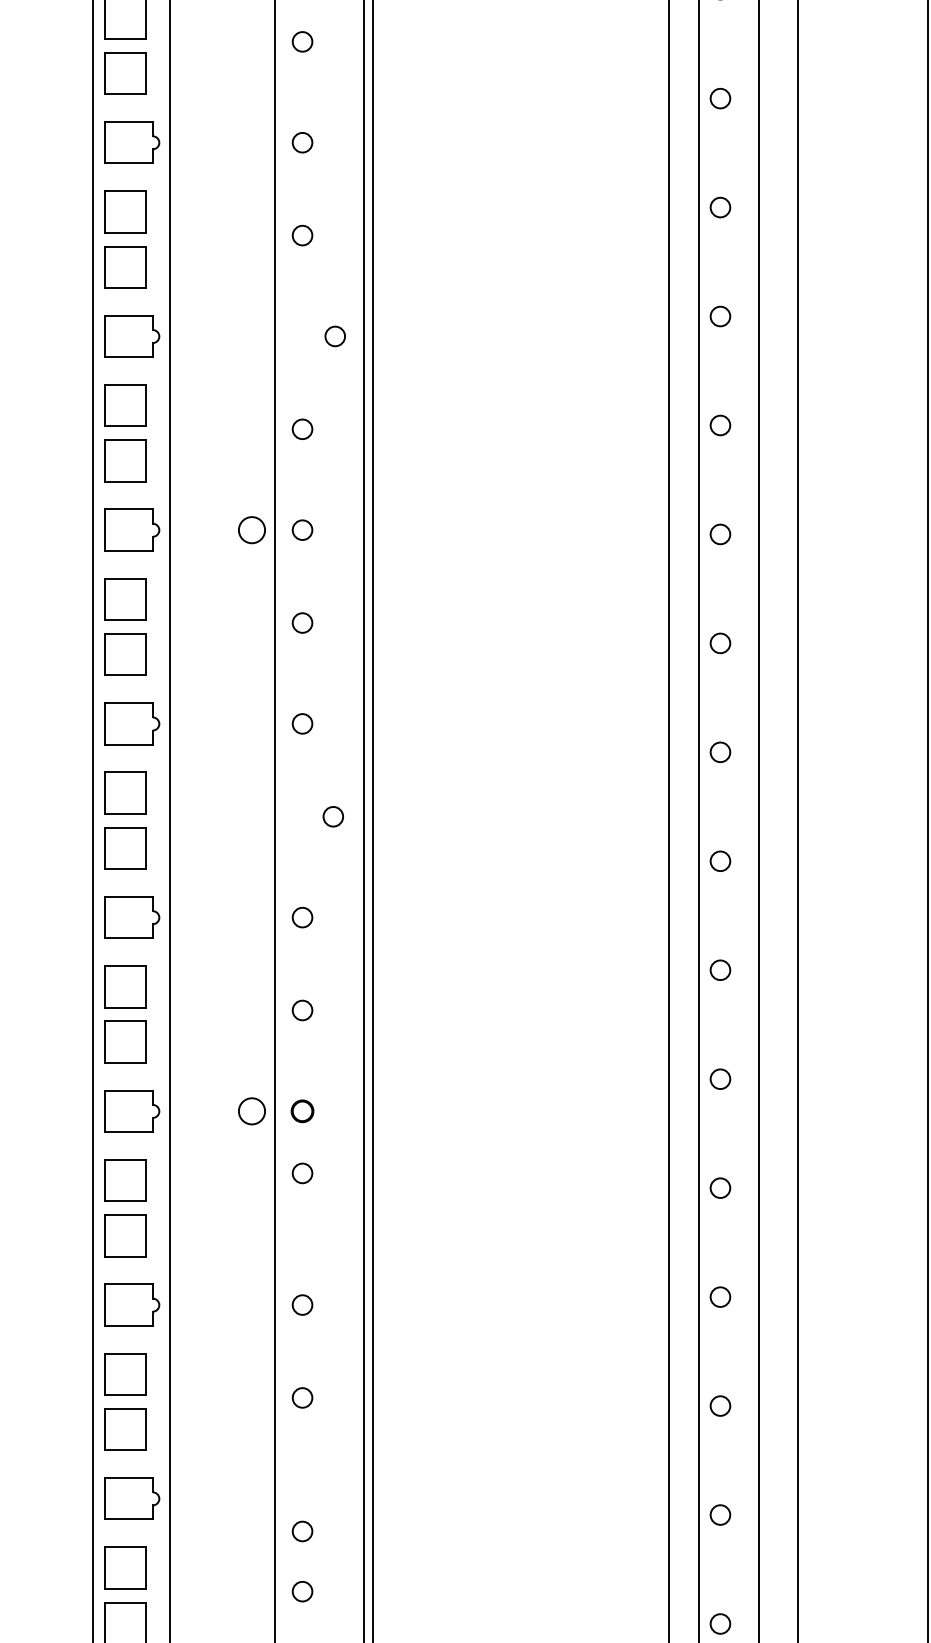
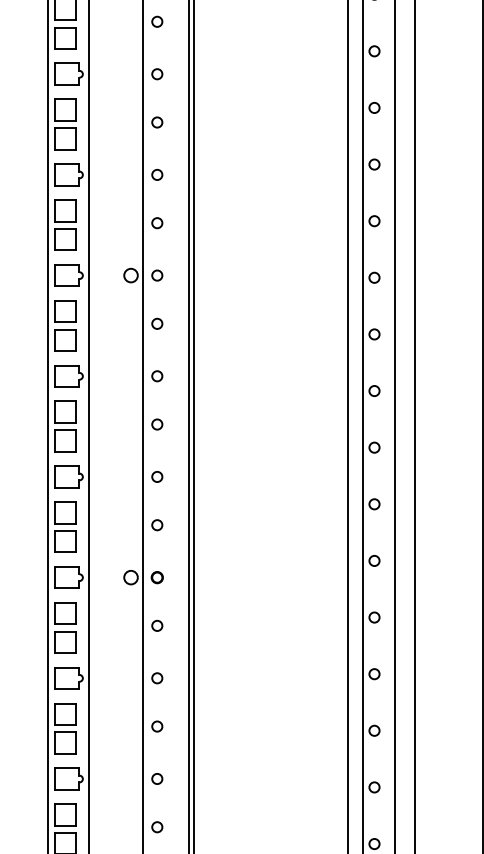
circle: (335, 335) -> (157, 174), moved
circle: (333, 816) -> (157, 424), moved
circle: (302, 1172) -> (157, 625), moved
circle: (302, 1530) -> (157, 778), moved

